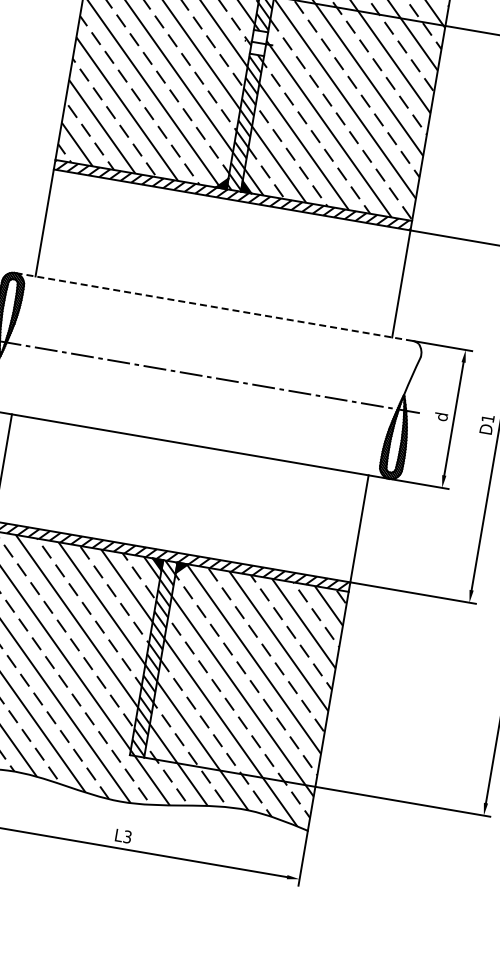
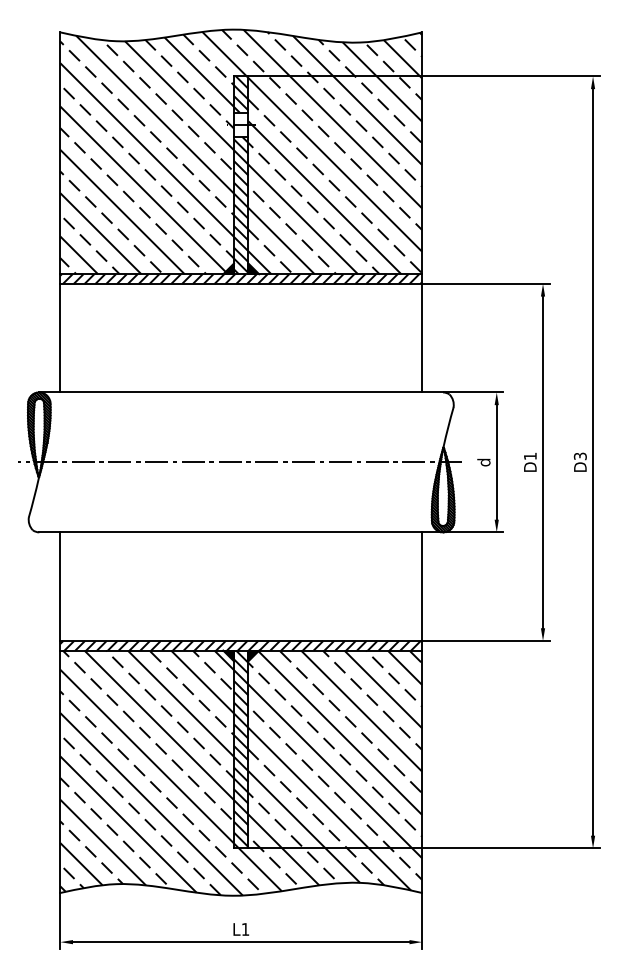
line: (214, 307) -> (241, 392), dashed -> solid
text: (127, 837) -> (245, 929), L3 -> L1

